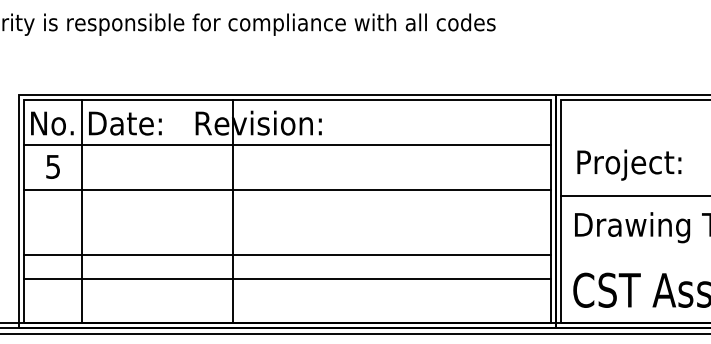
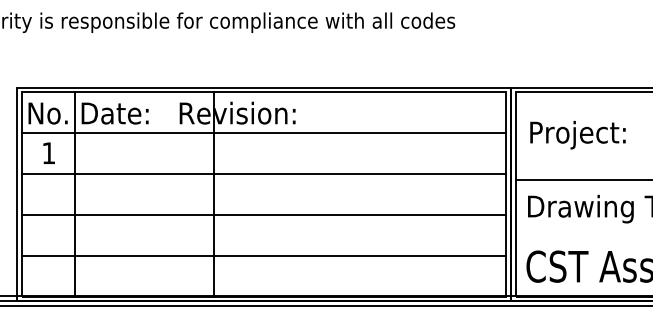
text: (629, 164) -> (578, 134), moved
text: (52, 166) -> (48, 152), 5 -> 1
line: (287, 255) -> (264, 215), moved

